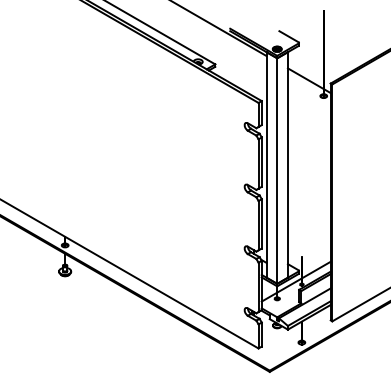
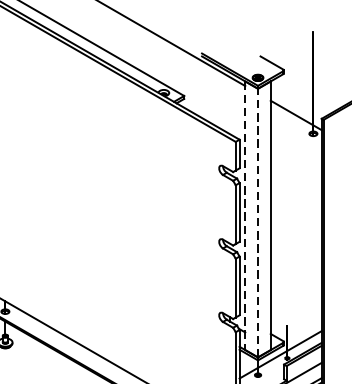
line: (266, 164) -> (245, 215), solid -> dashed
line: (277, 171) -> (258, 223), solid -> dashed

